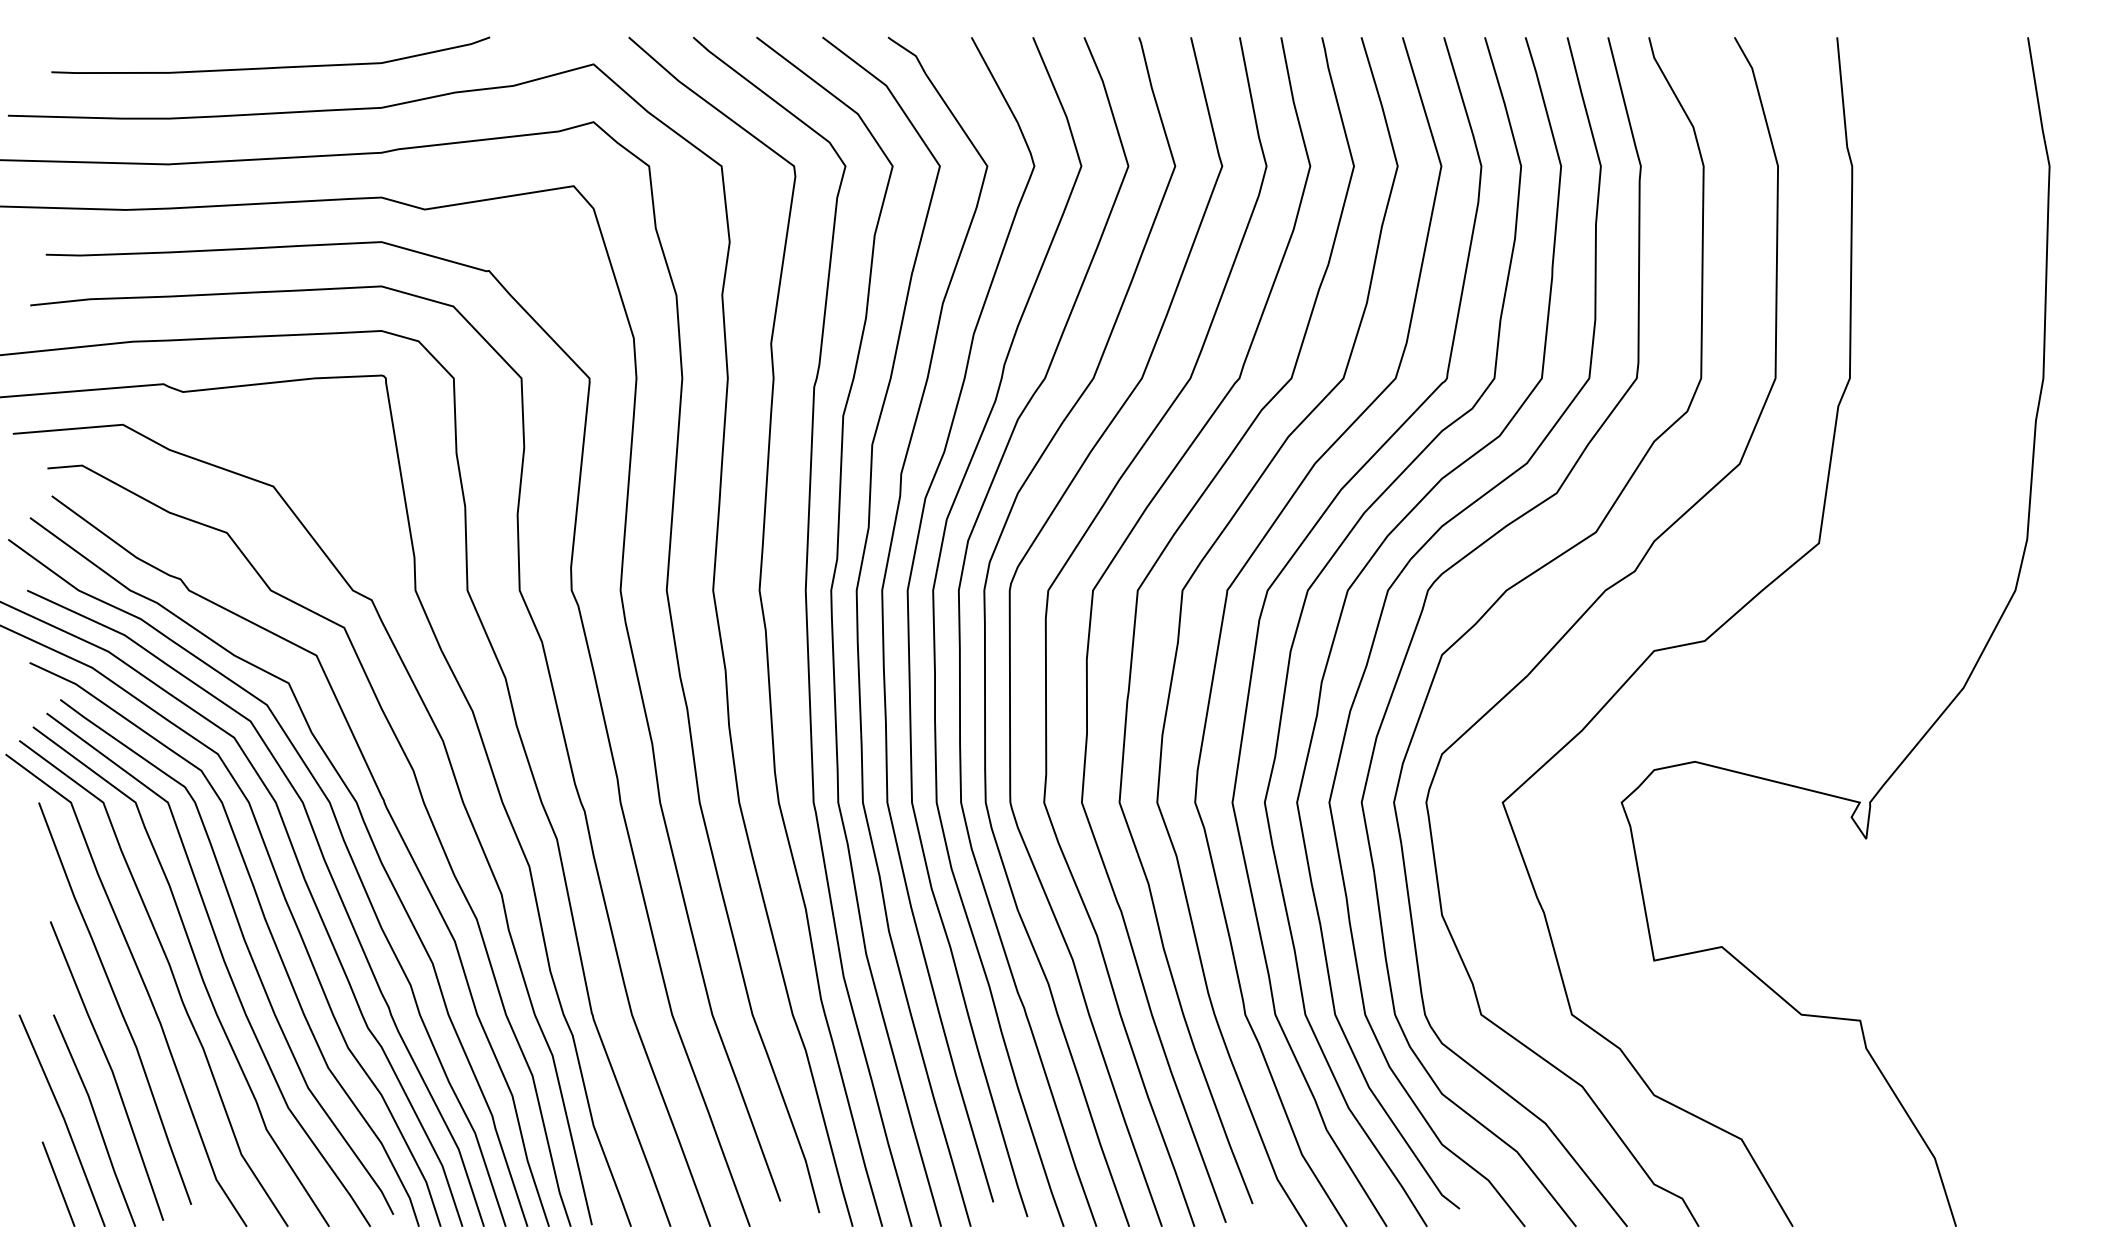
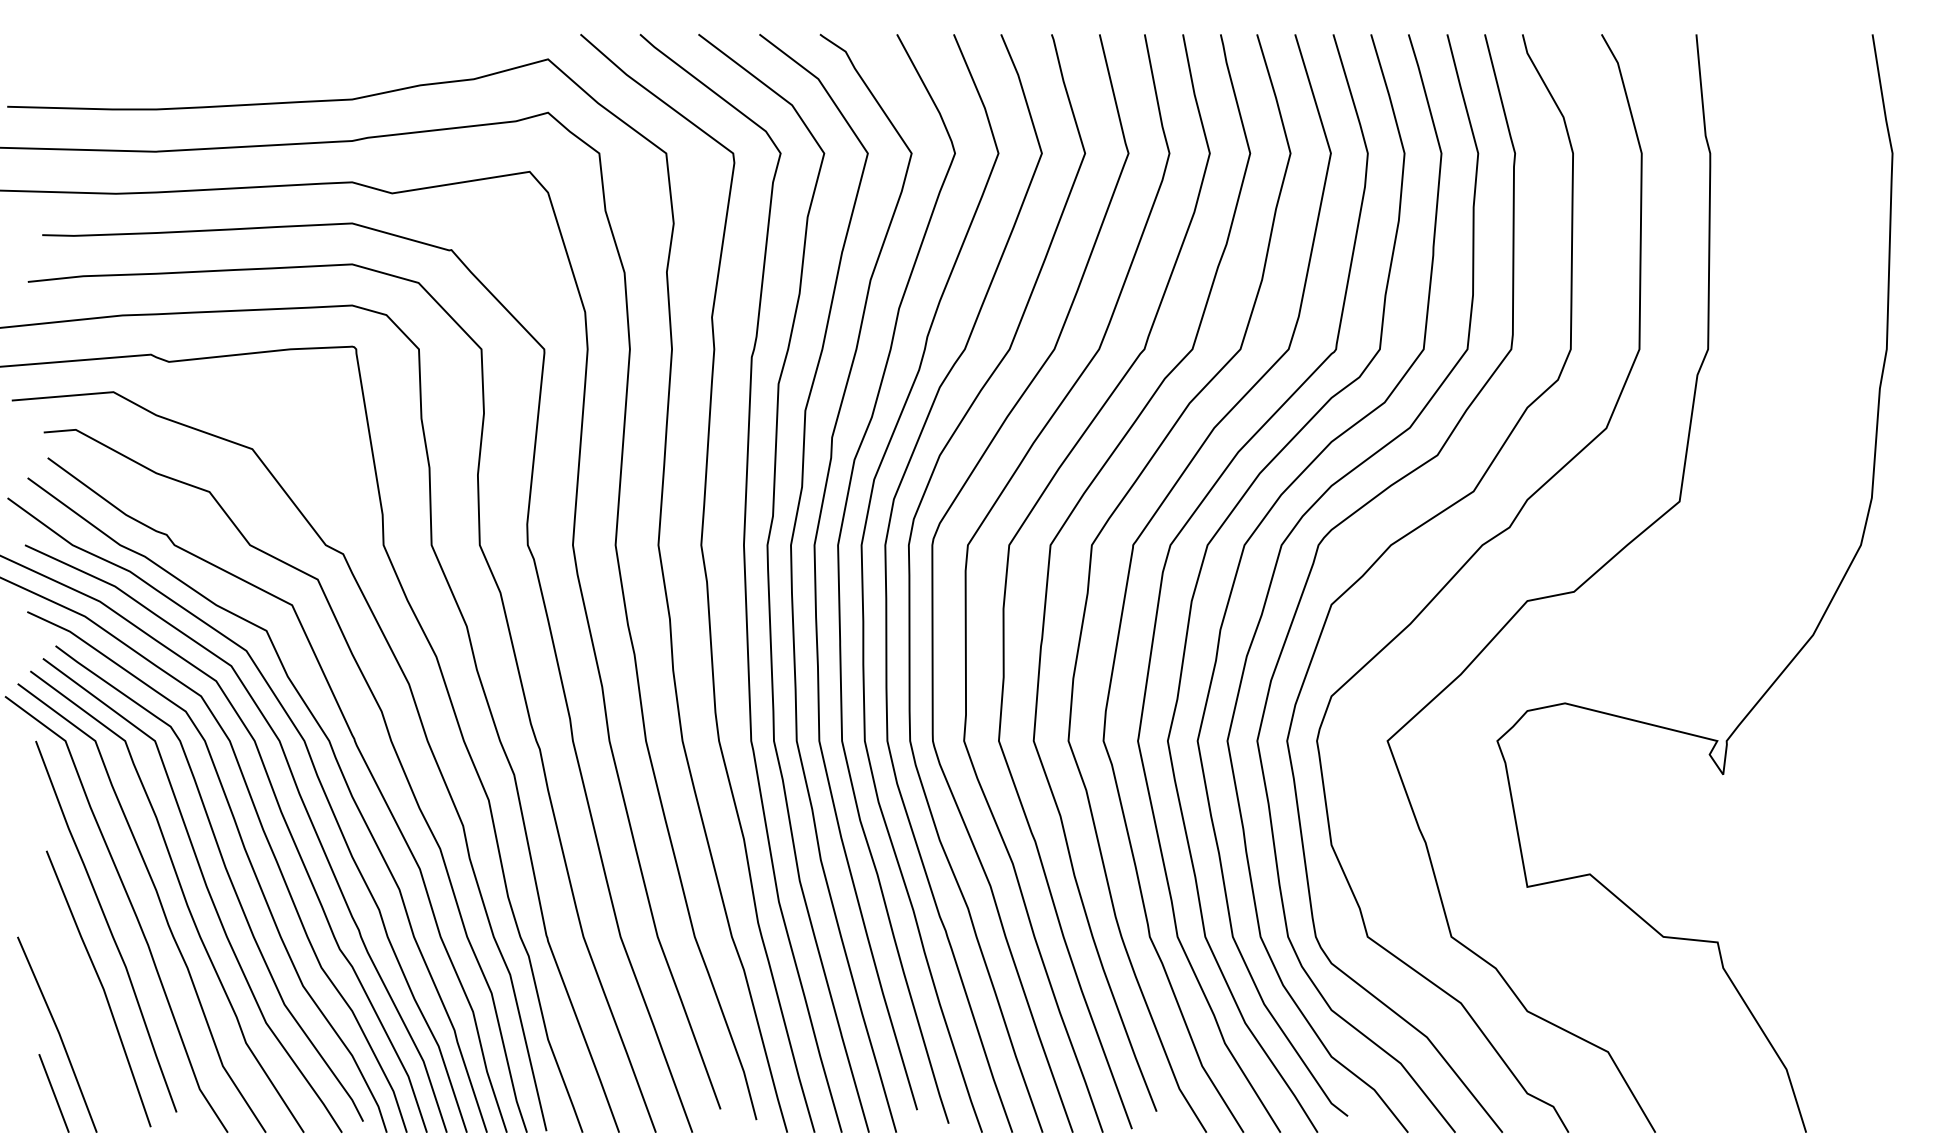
curve: (270, 67) -> (249, 62), removed
line: (95, 1119) -> (88, 1033), removed

